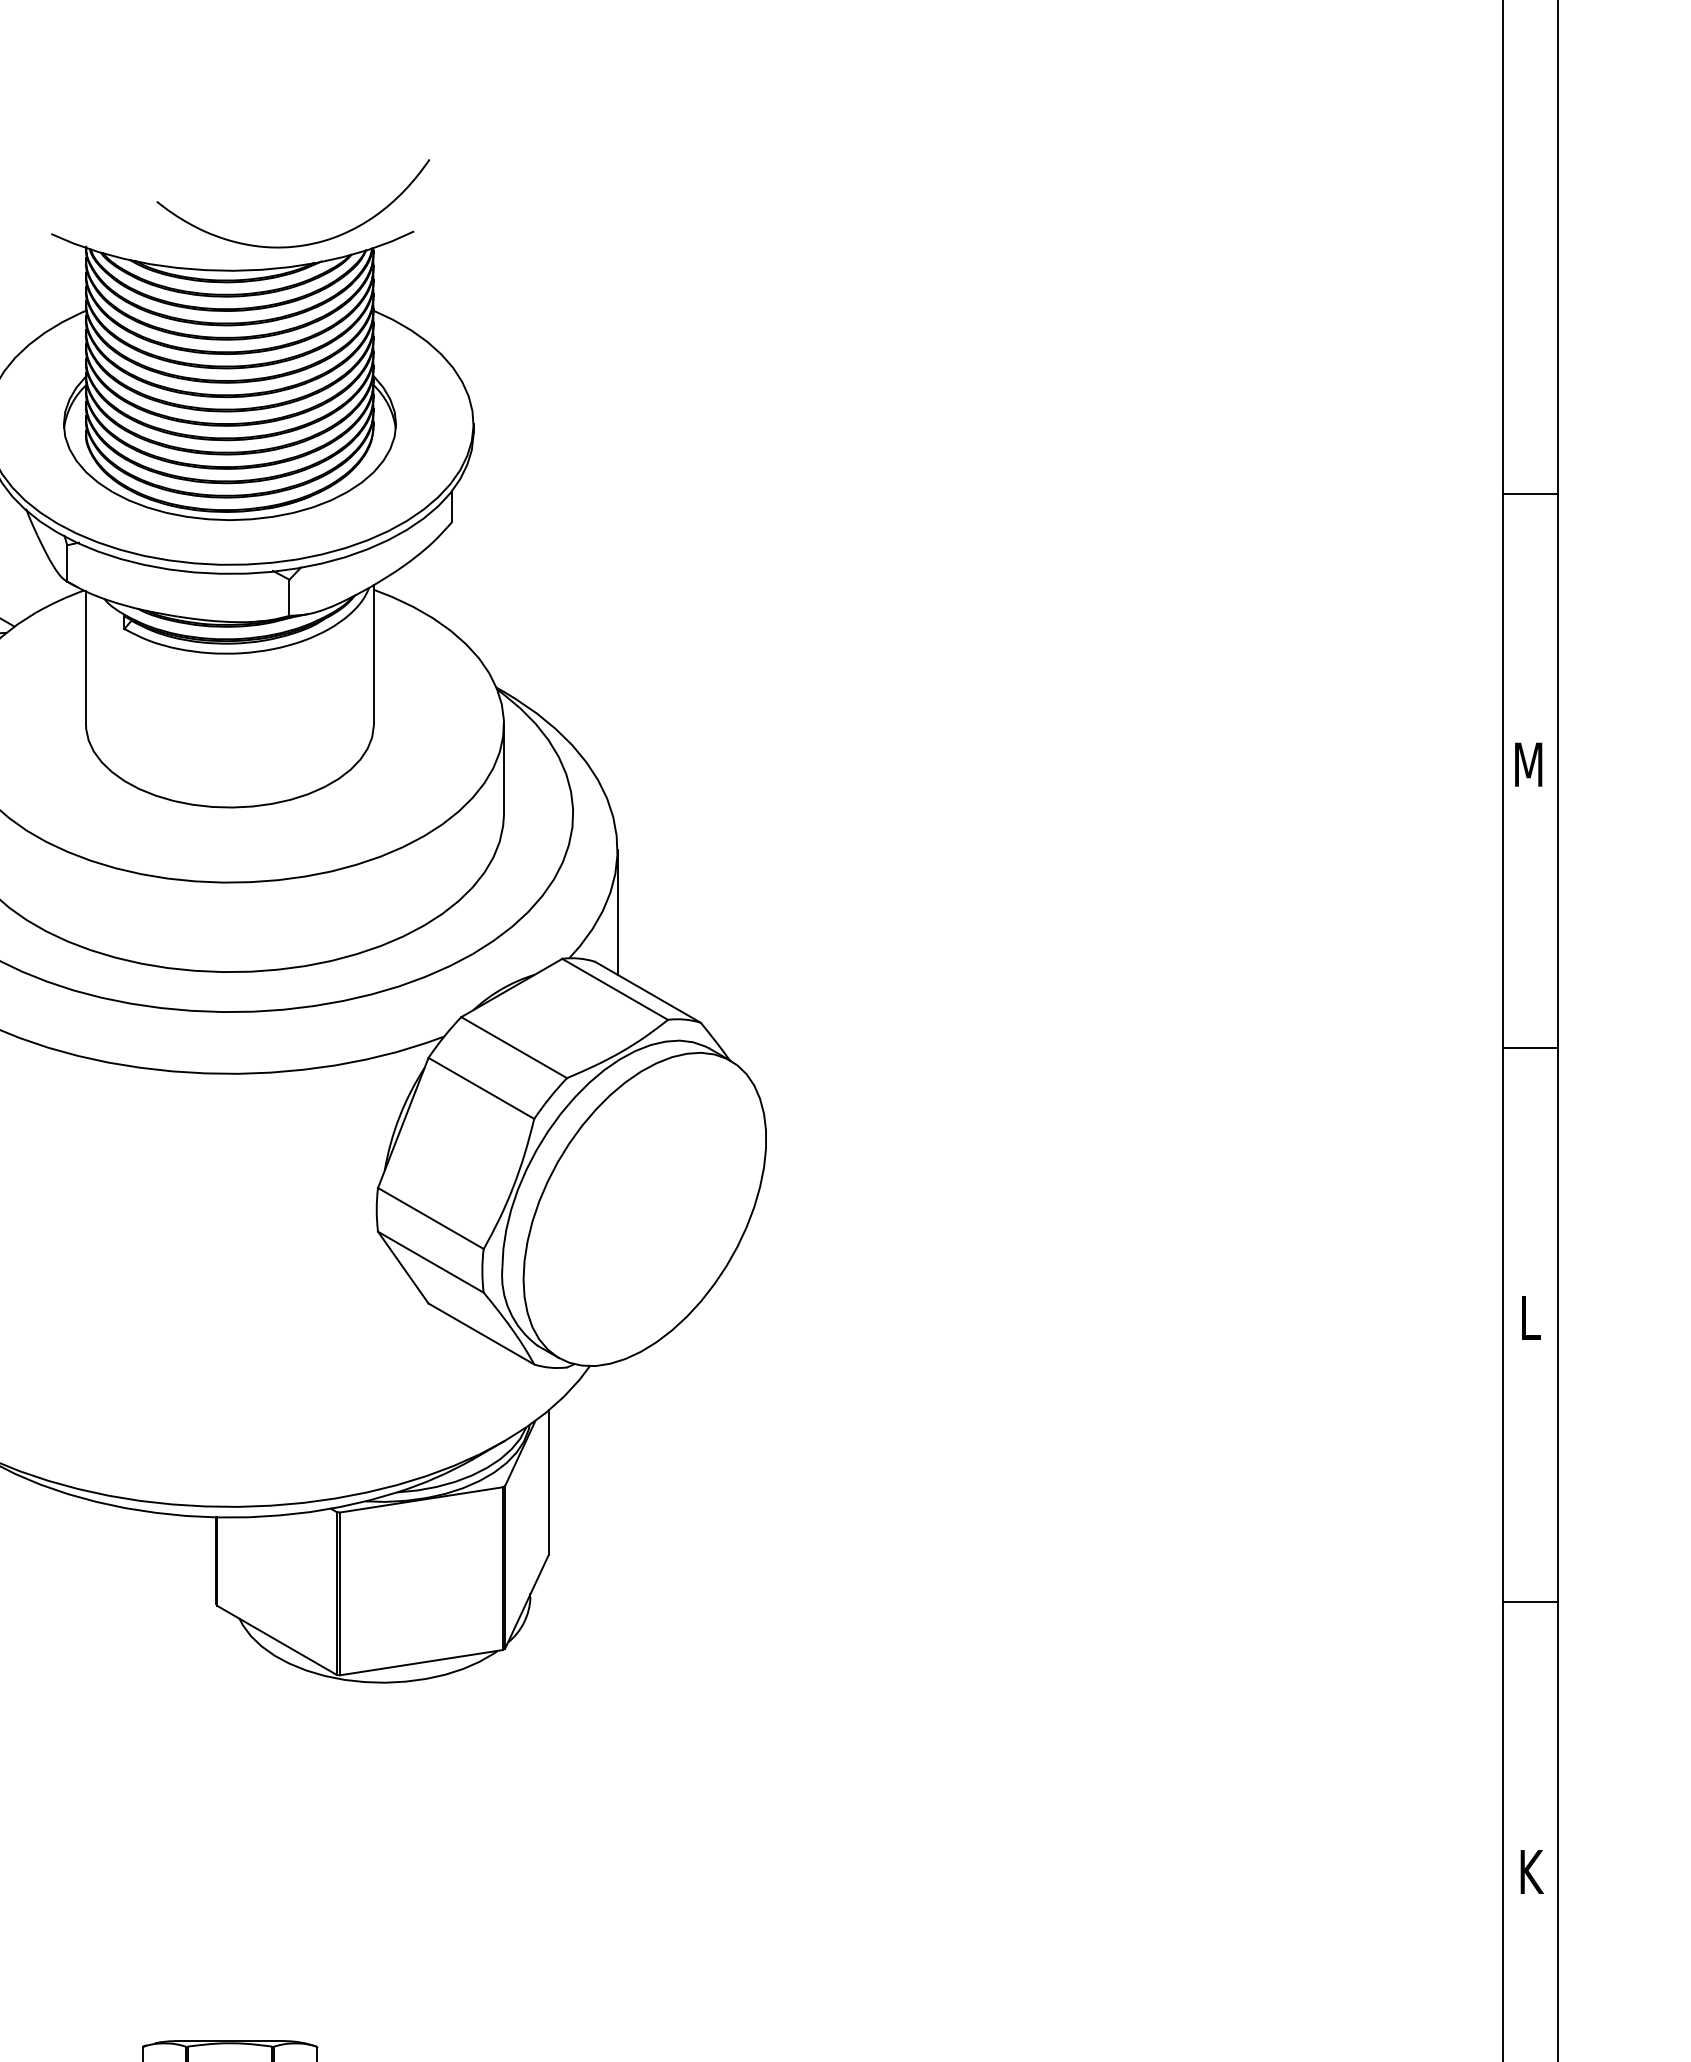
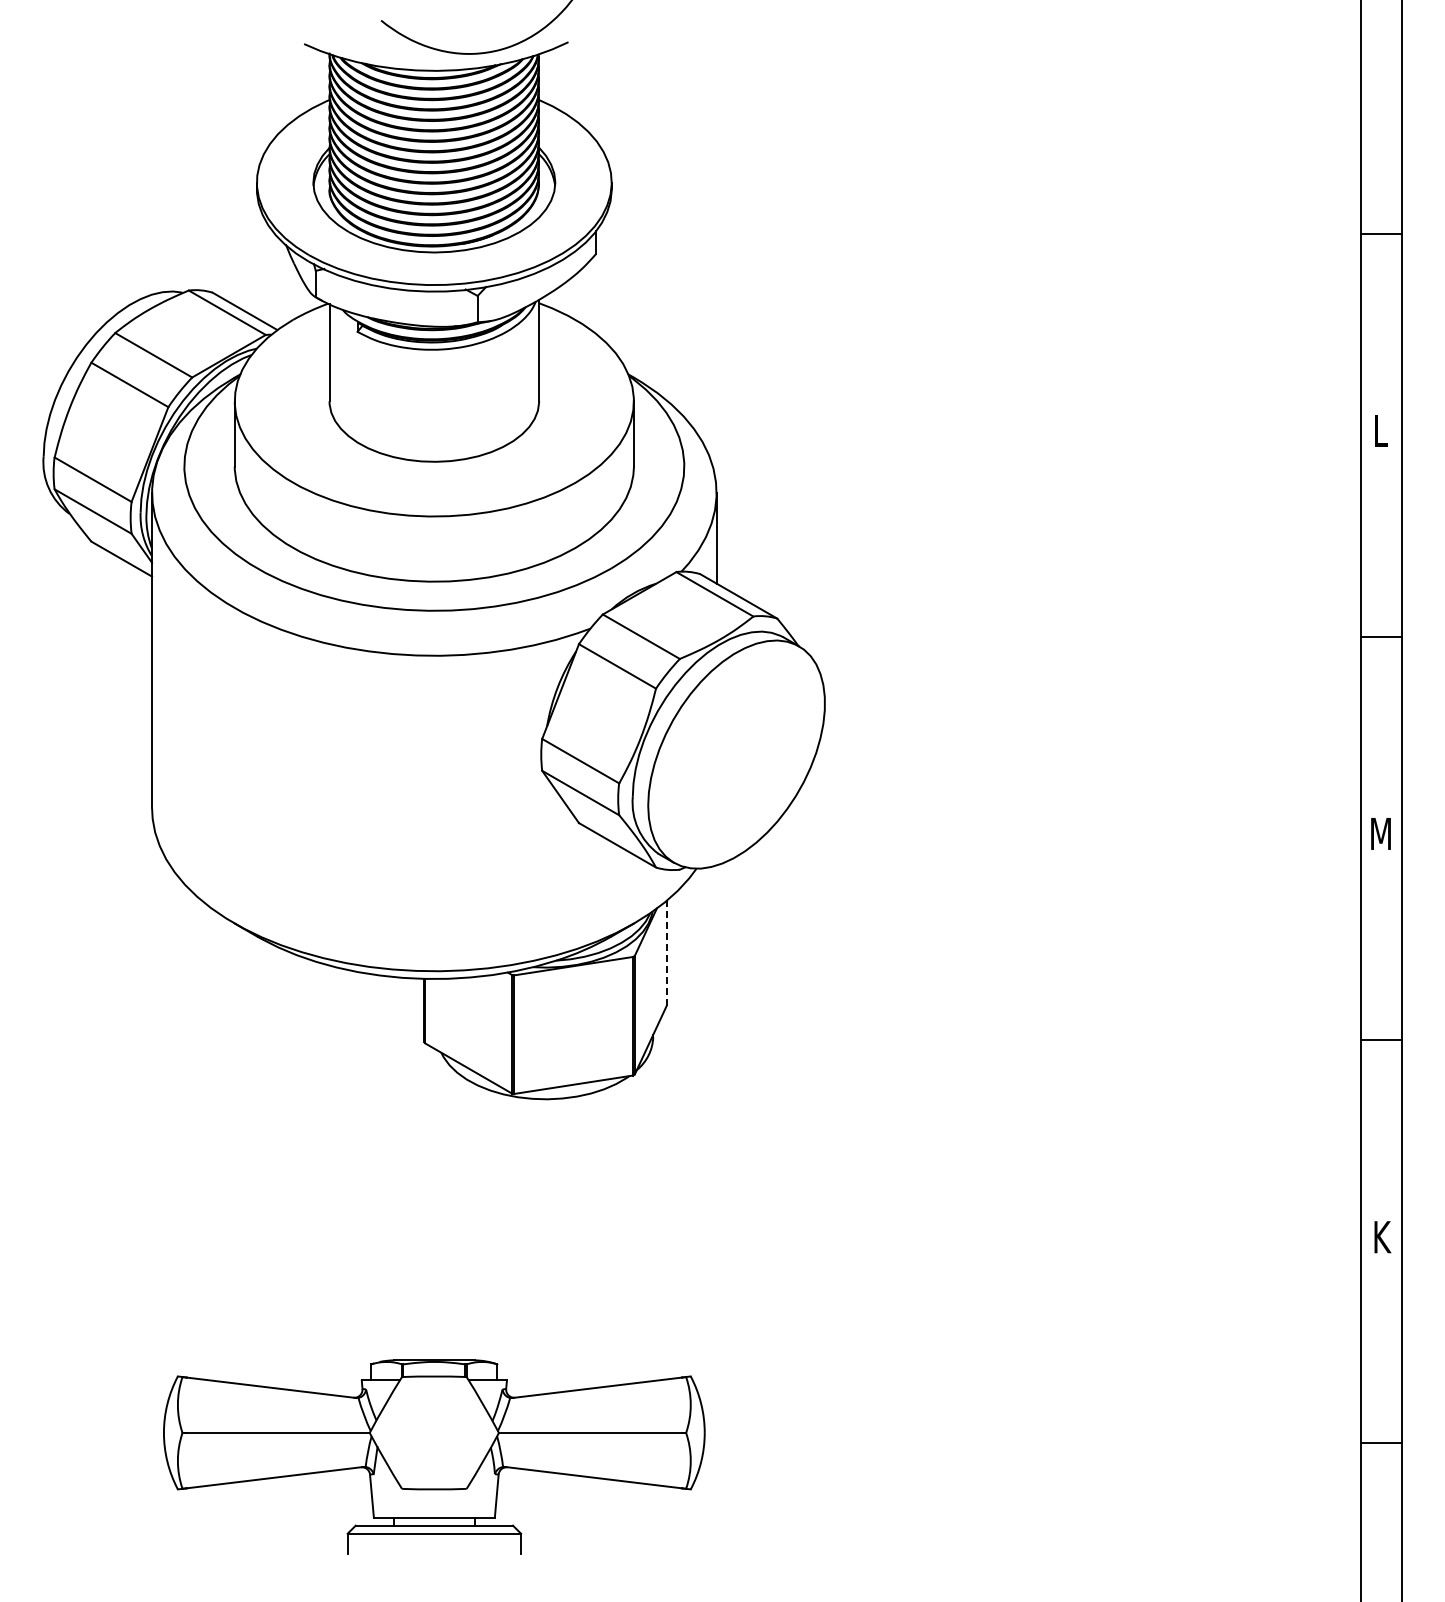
text: (1528, 764) -> (1380, 430), M -> L
text: (1528, 1317) -> (1380, 833), L -> M
line: (548, 1482) -> (666, 953), solid -> dashed

